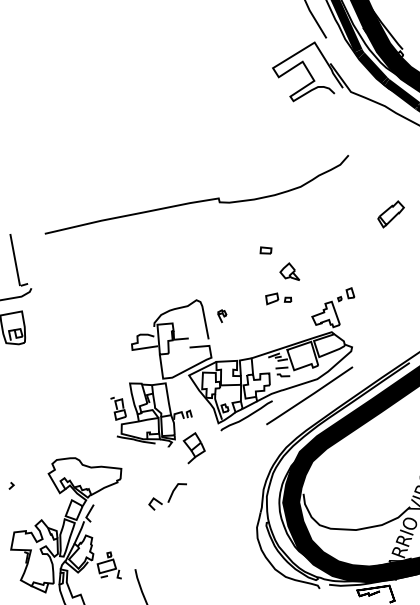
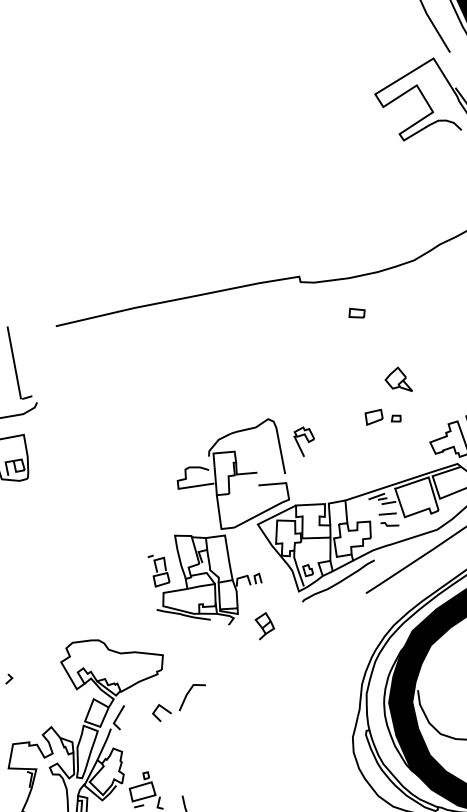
part: (265, 250) -> (356, 313), moved
part: (222, 316) -> (304, 441), size x1.67
part: (193, 447) -> (263, 625), size x0.62
part: (167, 496) -> (178, 702), moved

